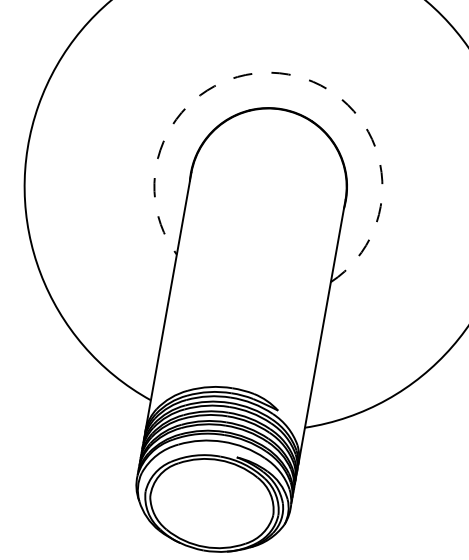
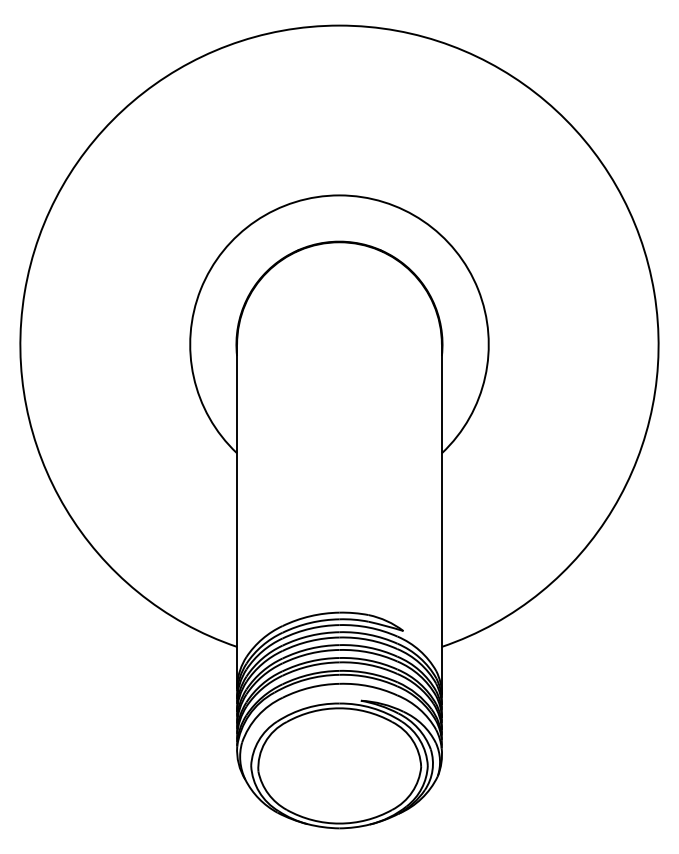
arc: (288, 74) -> (339, 195), dashed -> solid

